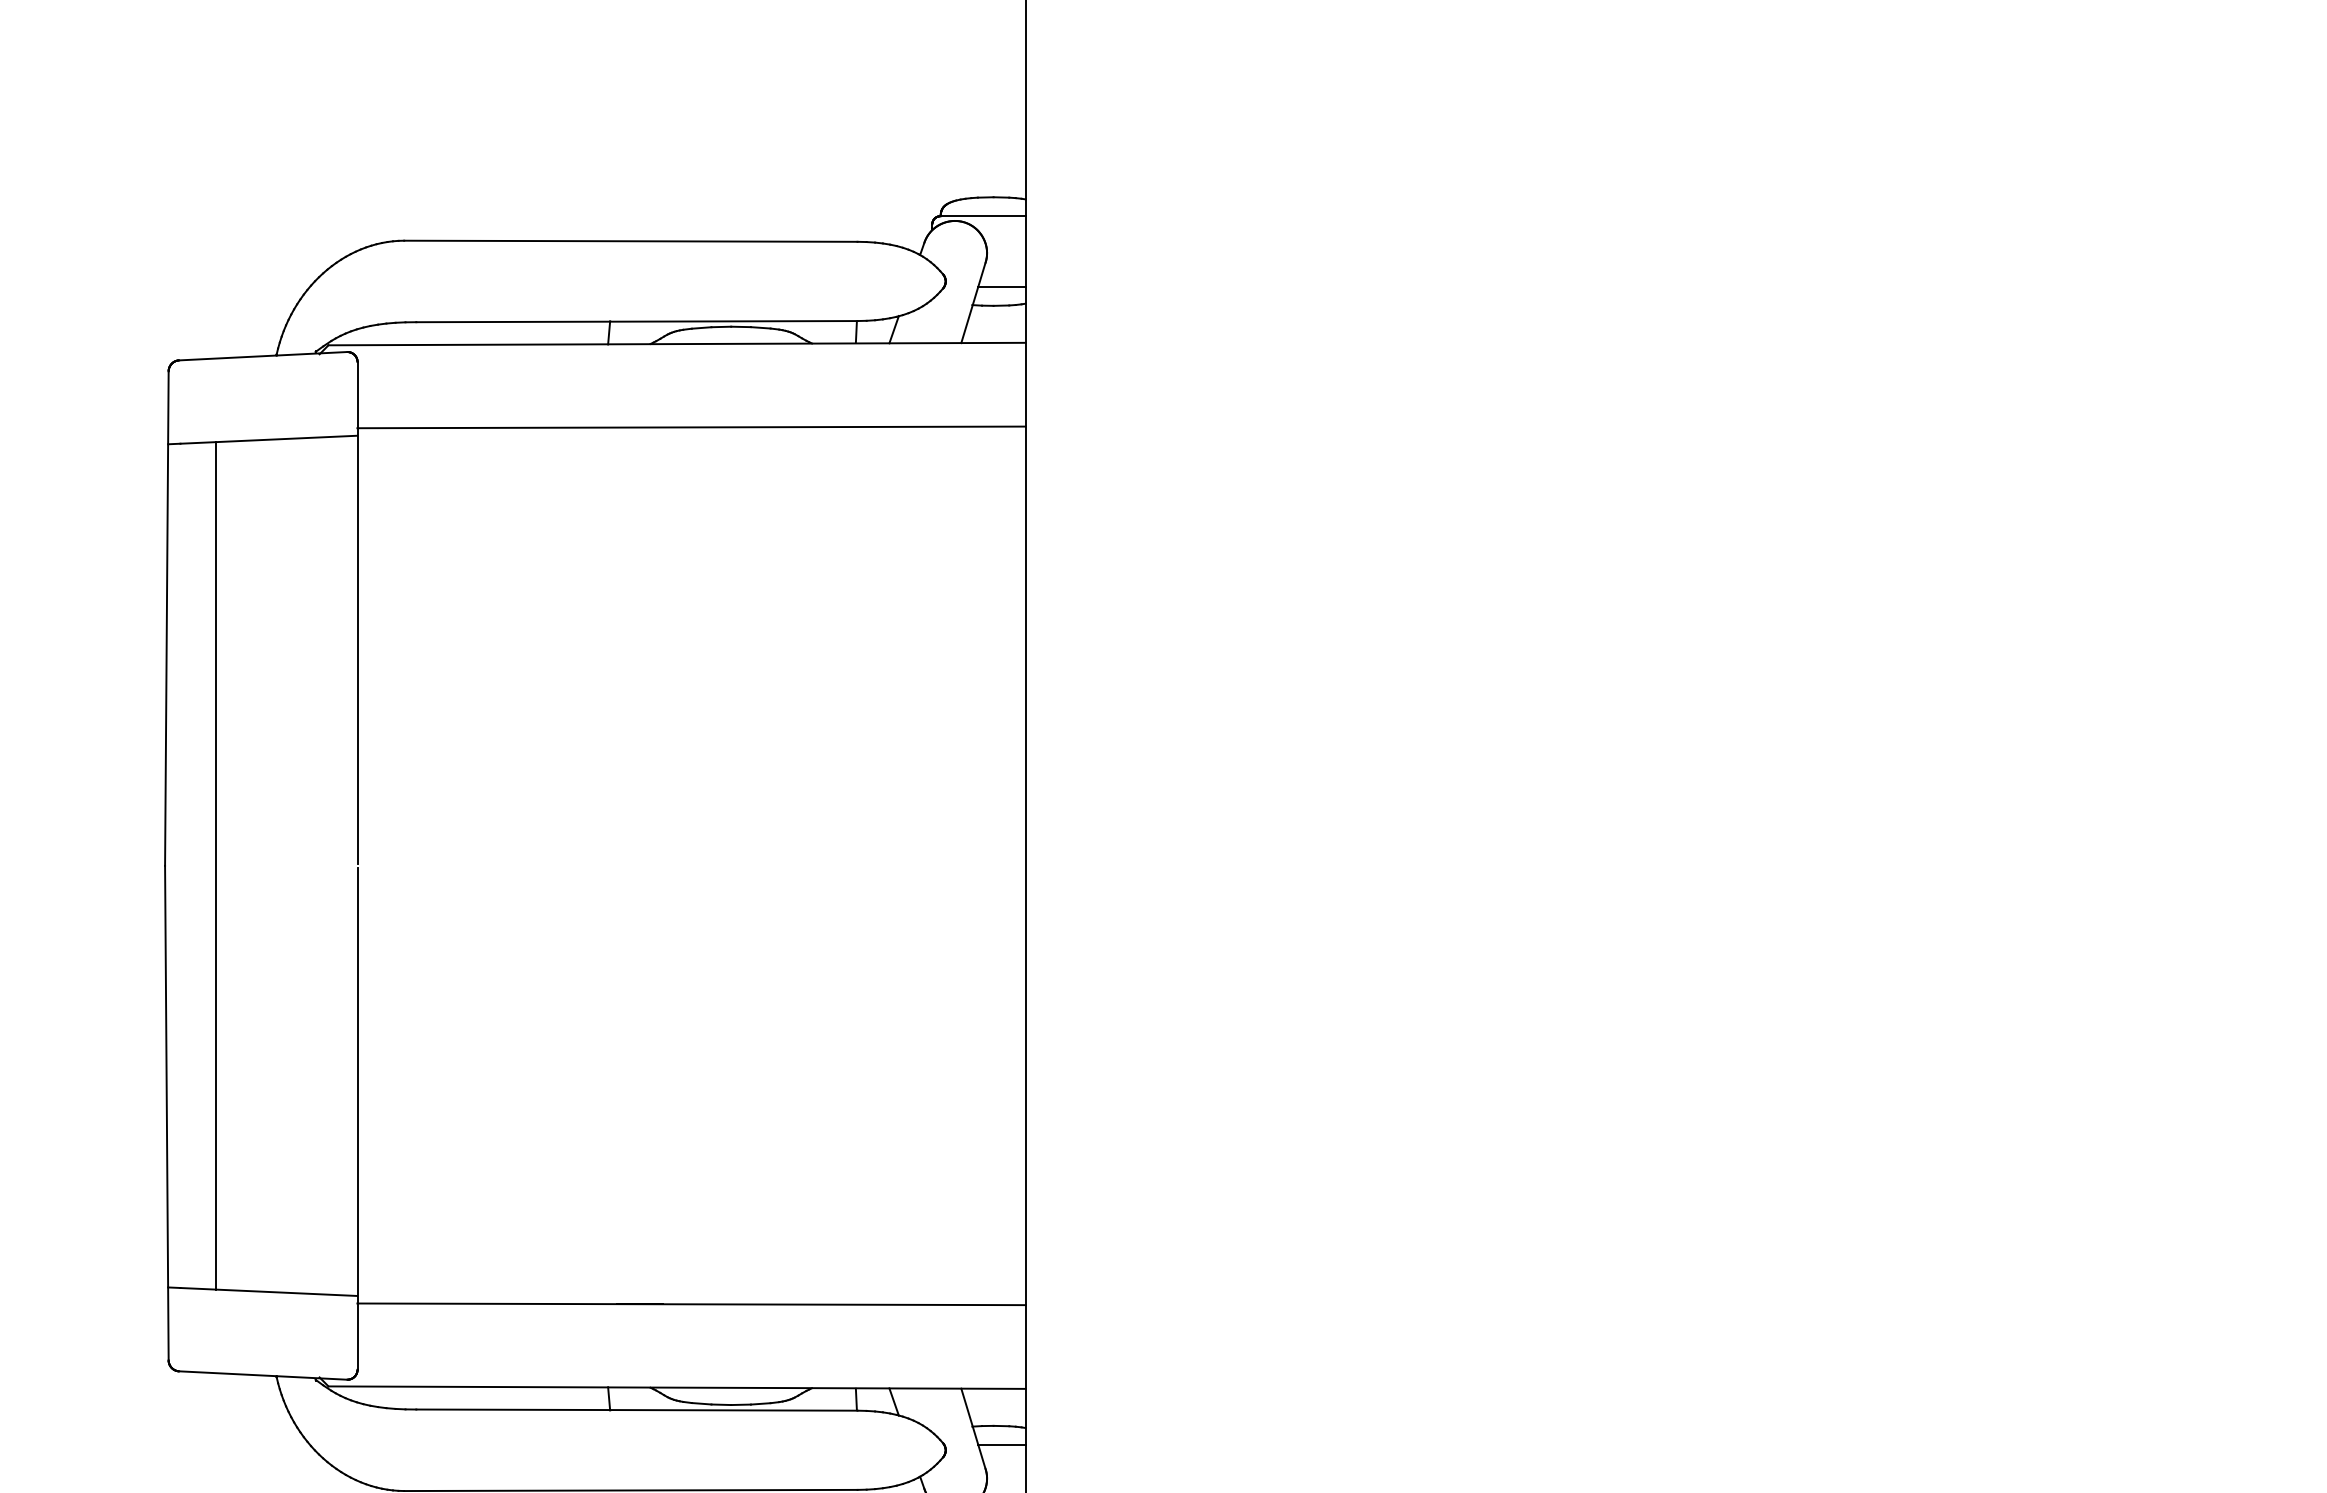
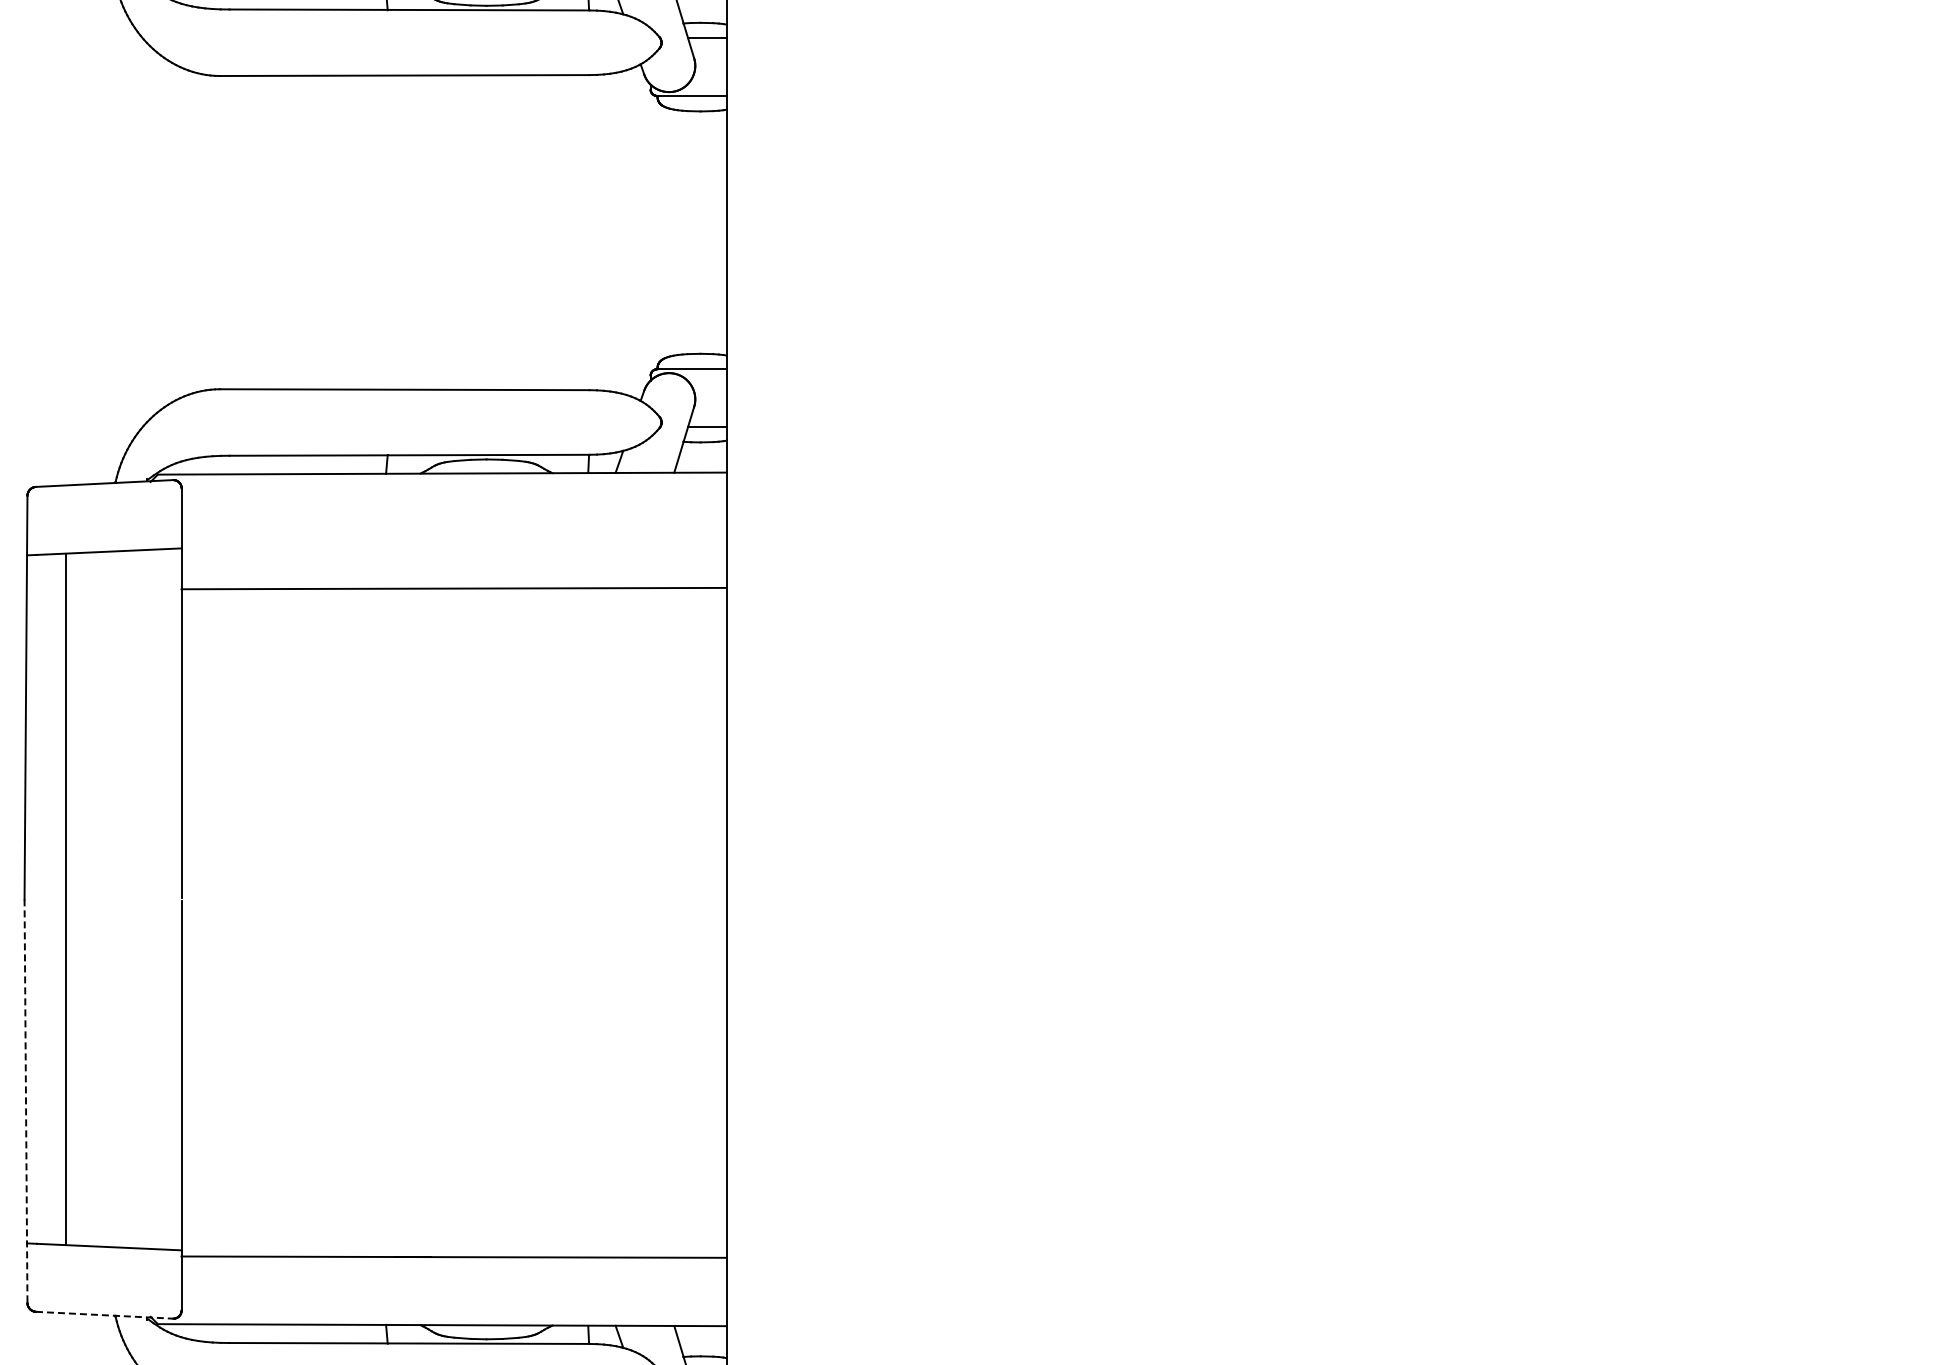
line: (690, 427) -> (453, 588), moved
line: (167, 1113) -> (26, 1101), solid -> dashed
line: (263, 1375) -> (104, 1315), solid -> dashed

